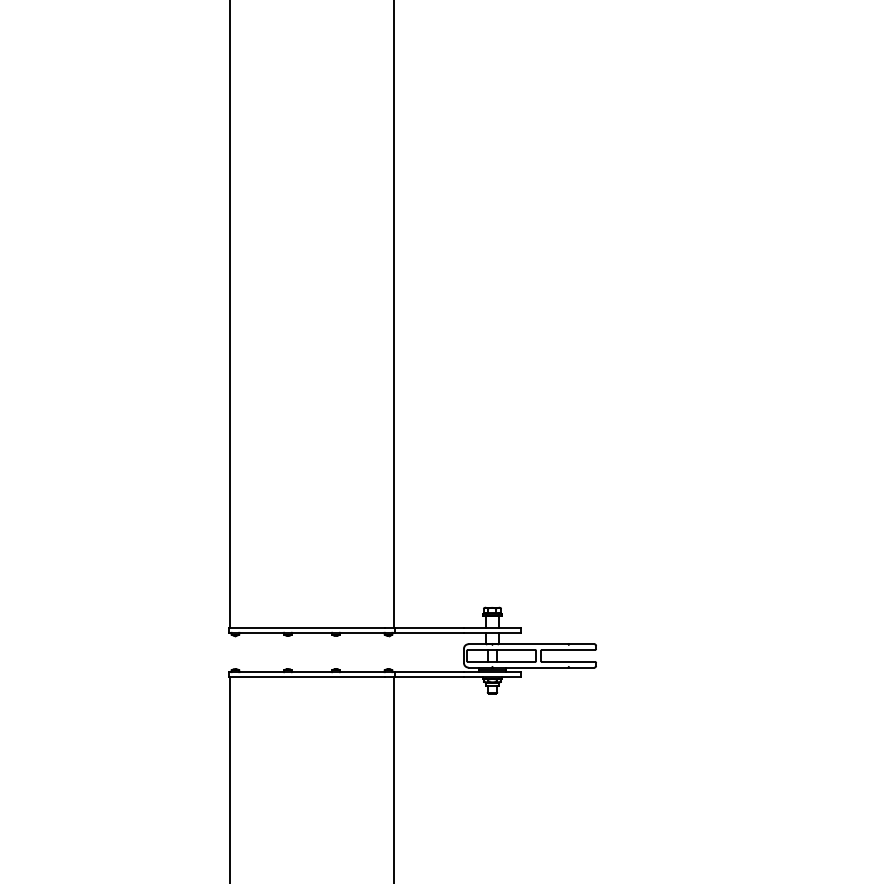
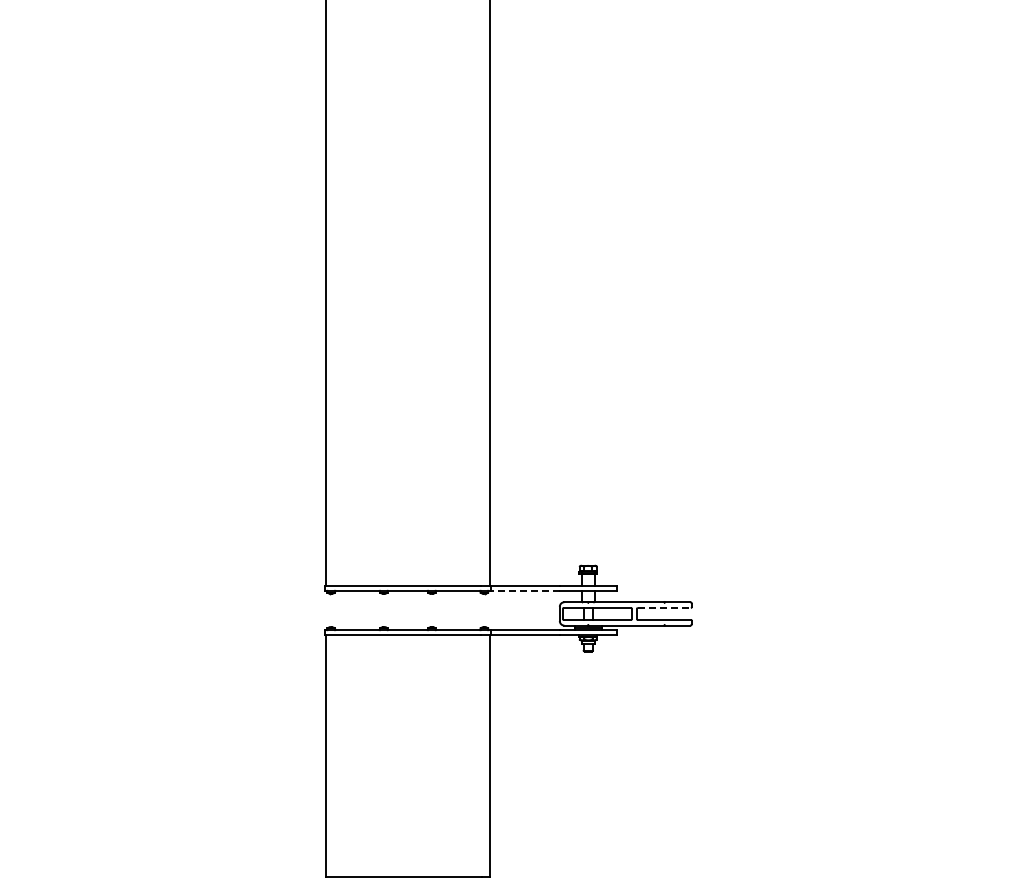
line: (429, 632) -> (525, 590), solid -> dashed
line: (568, 649) -> (664, 607), solid -> dashed

